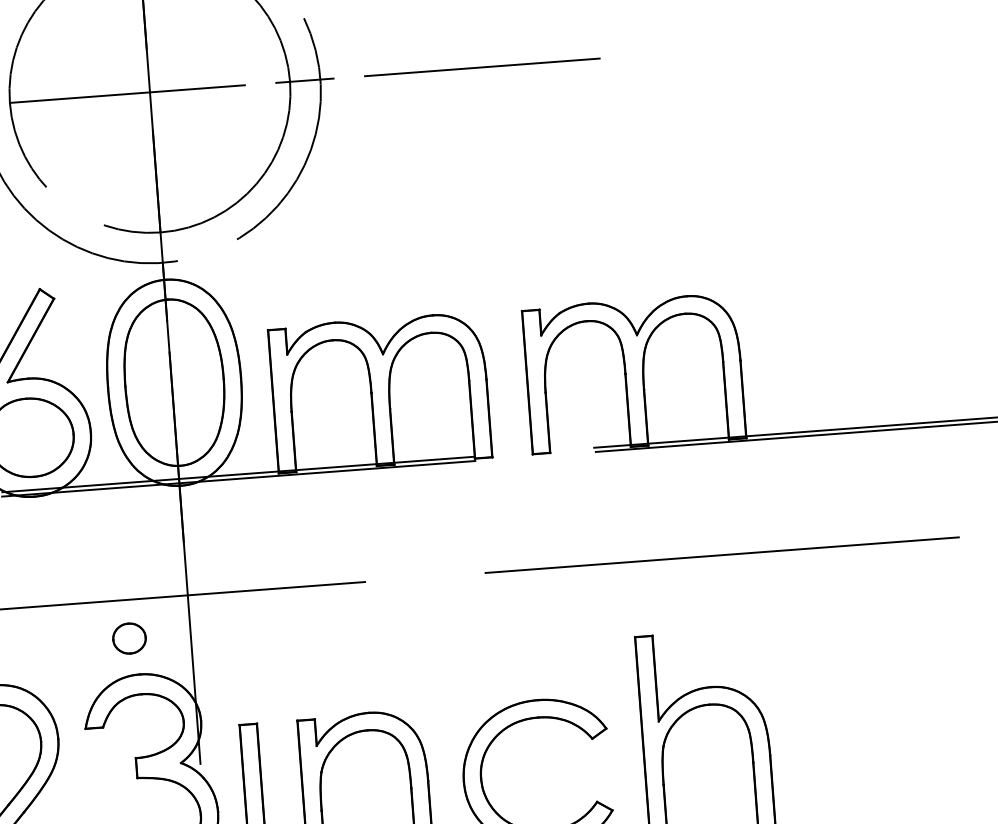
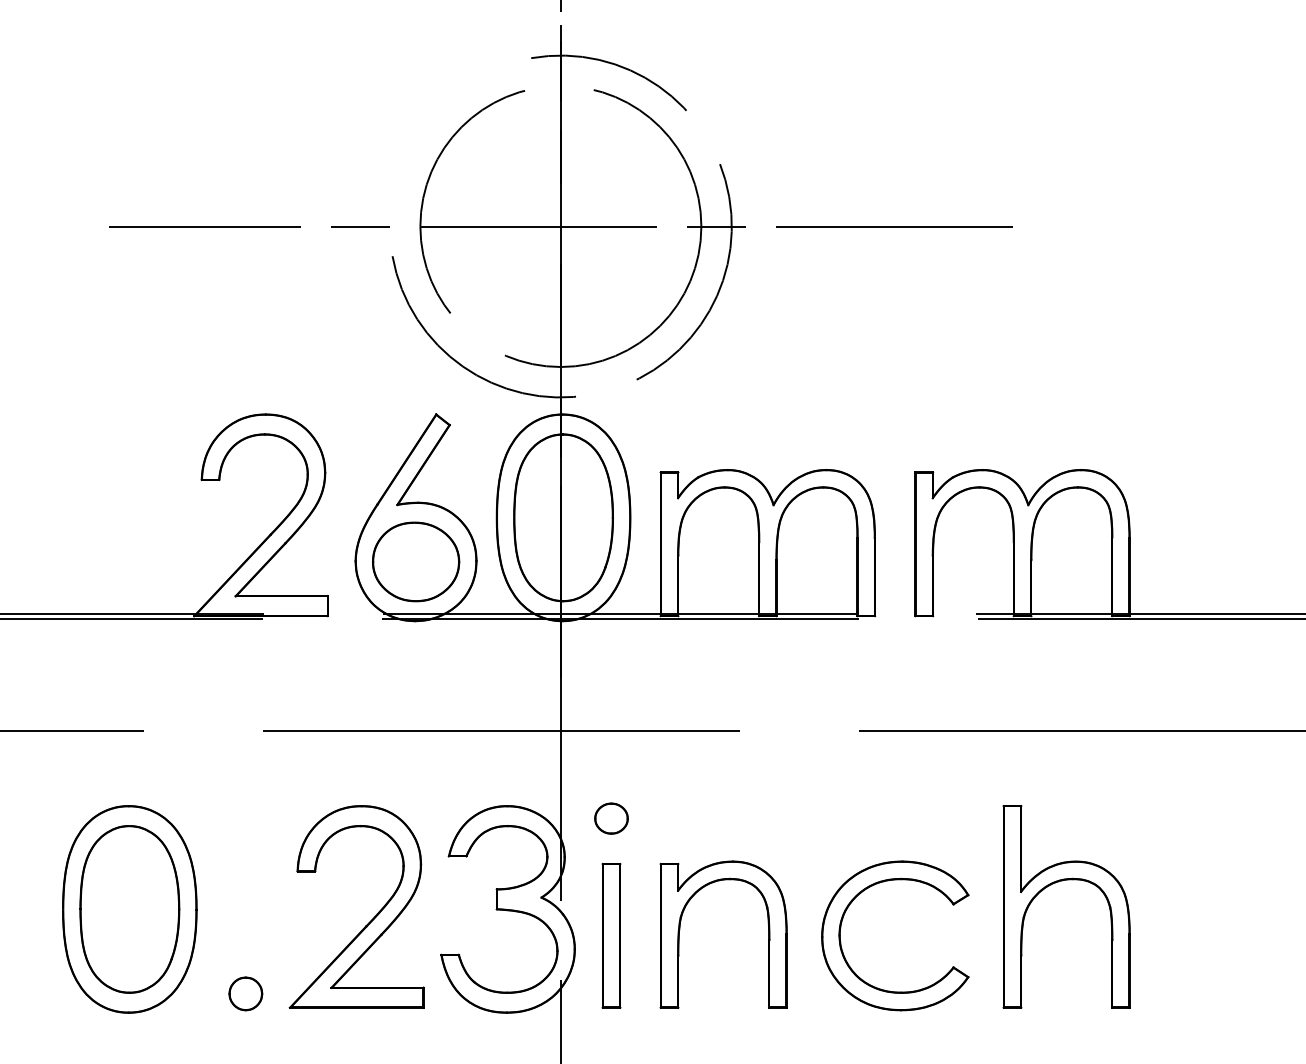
part: (129, 638) -> (611, 818), moved

